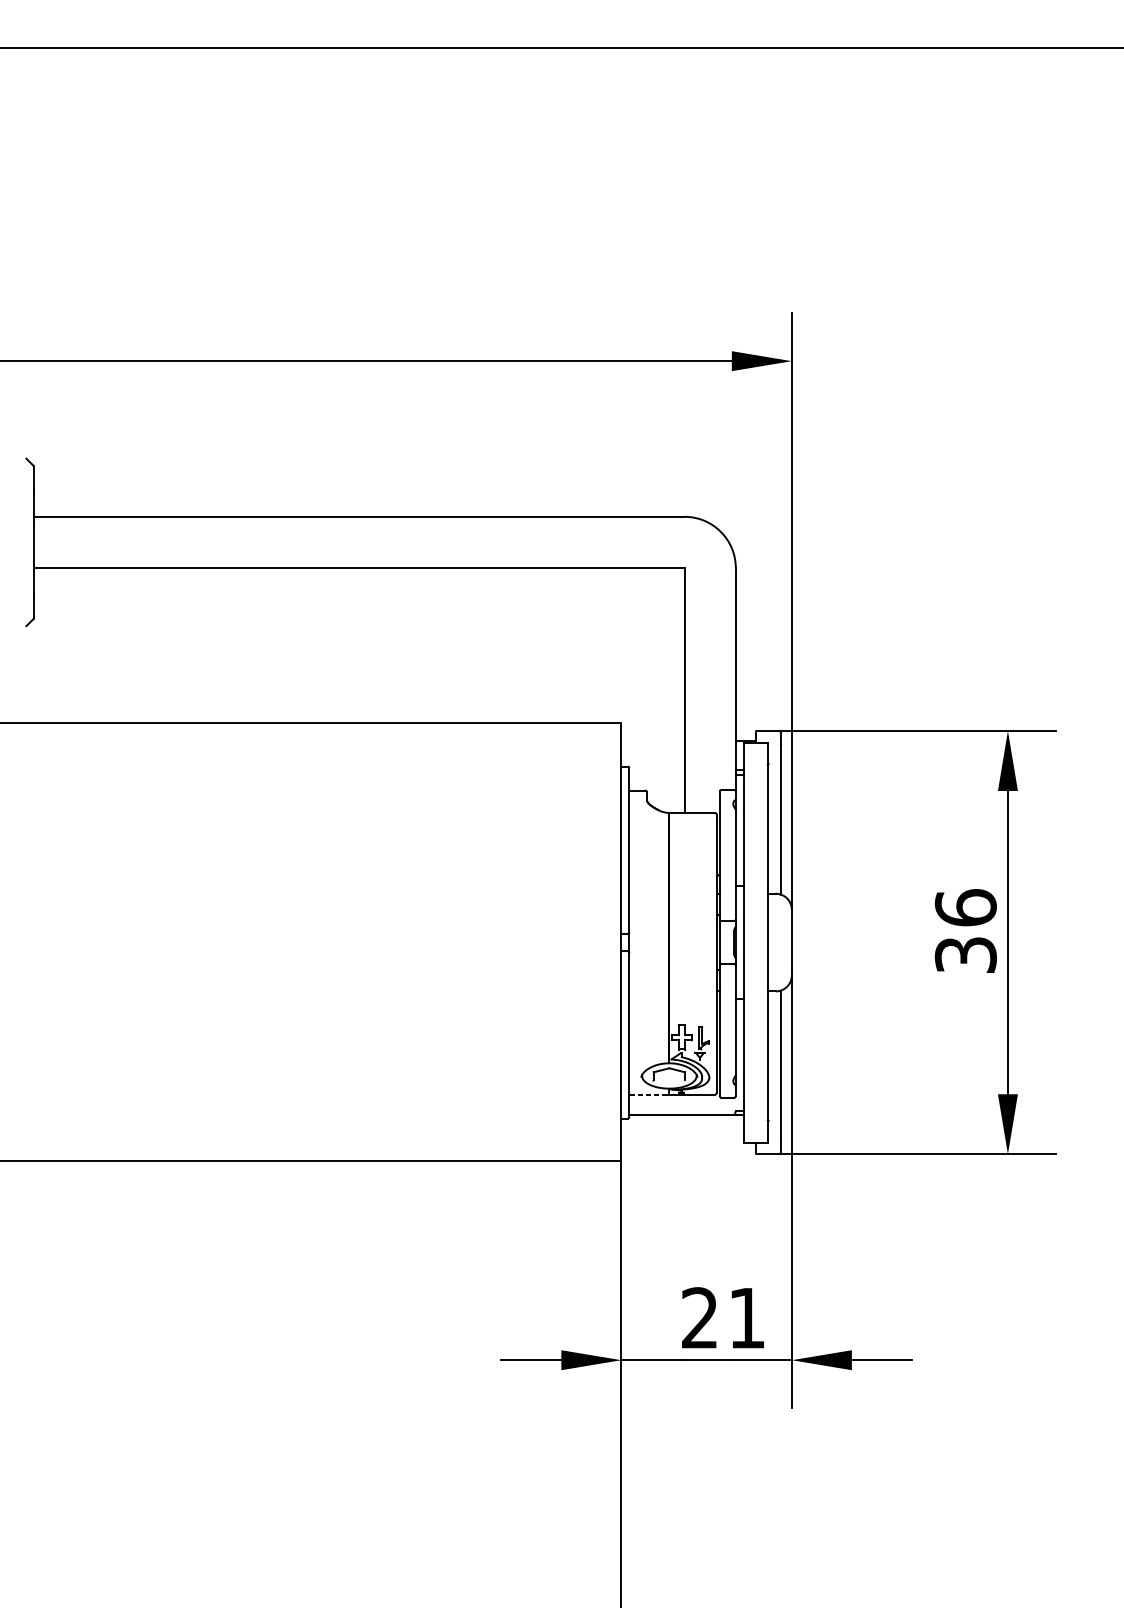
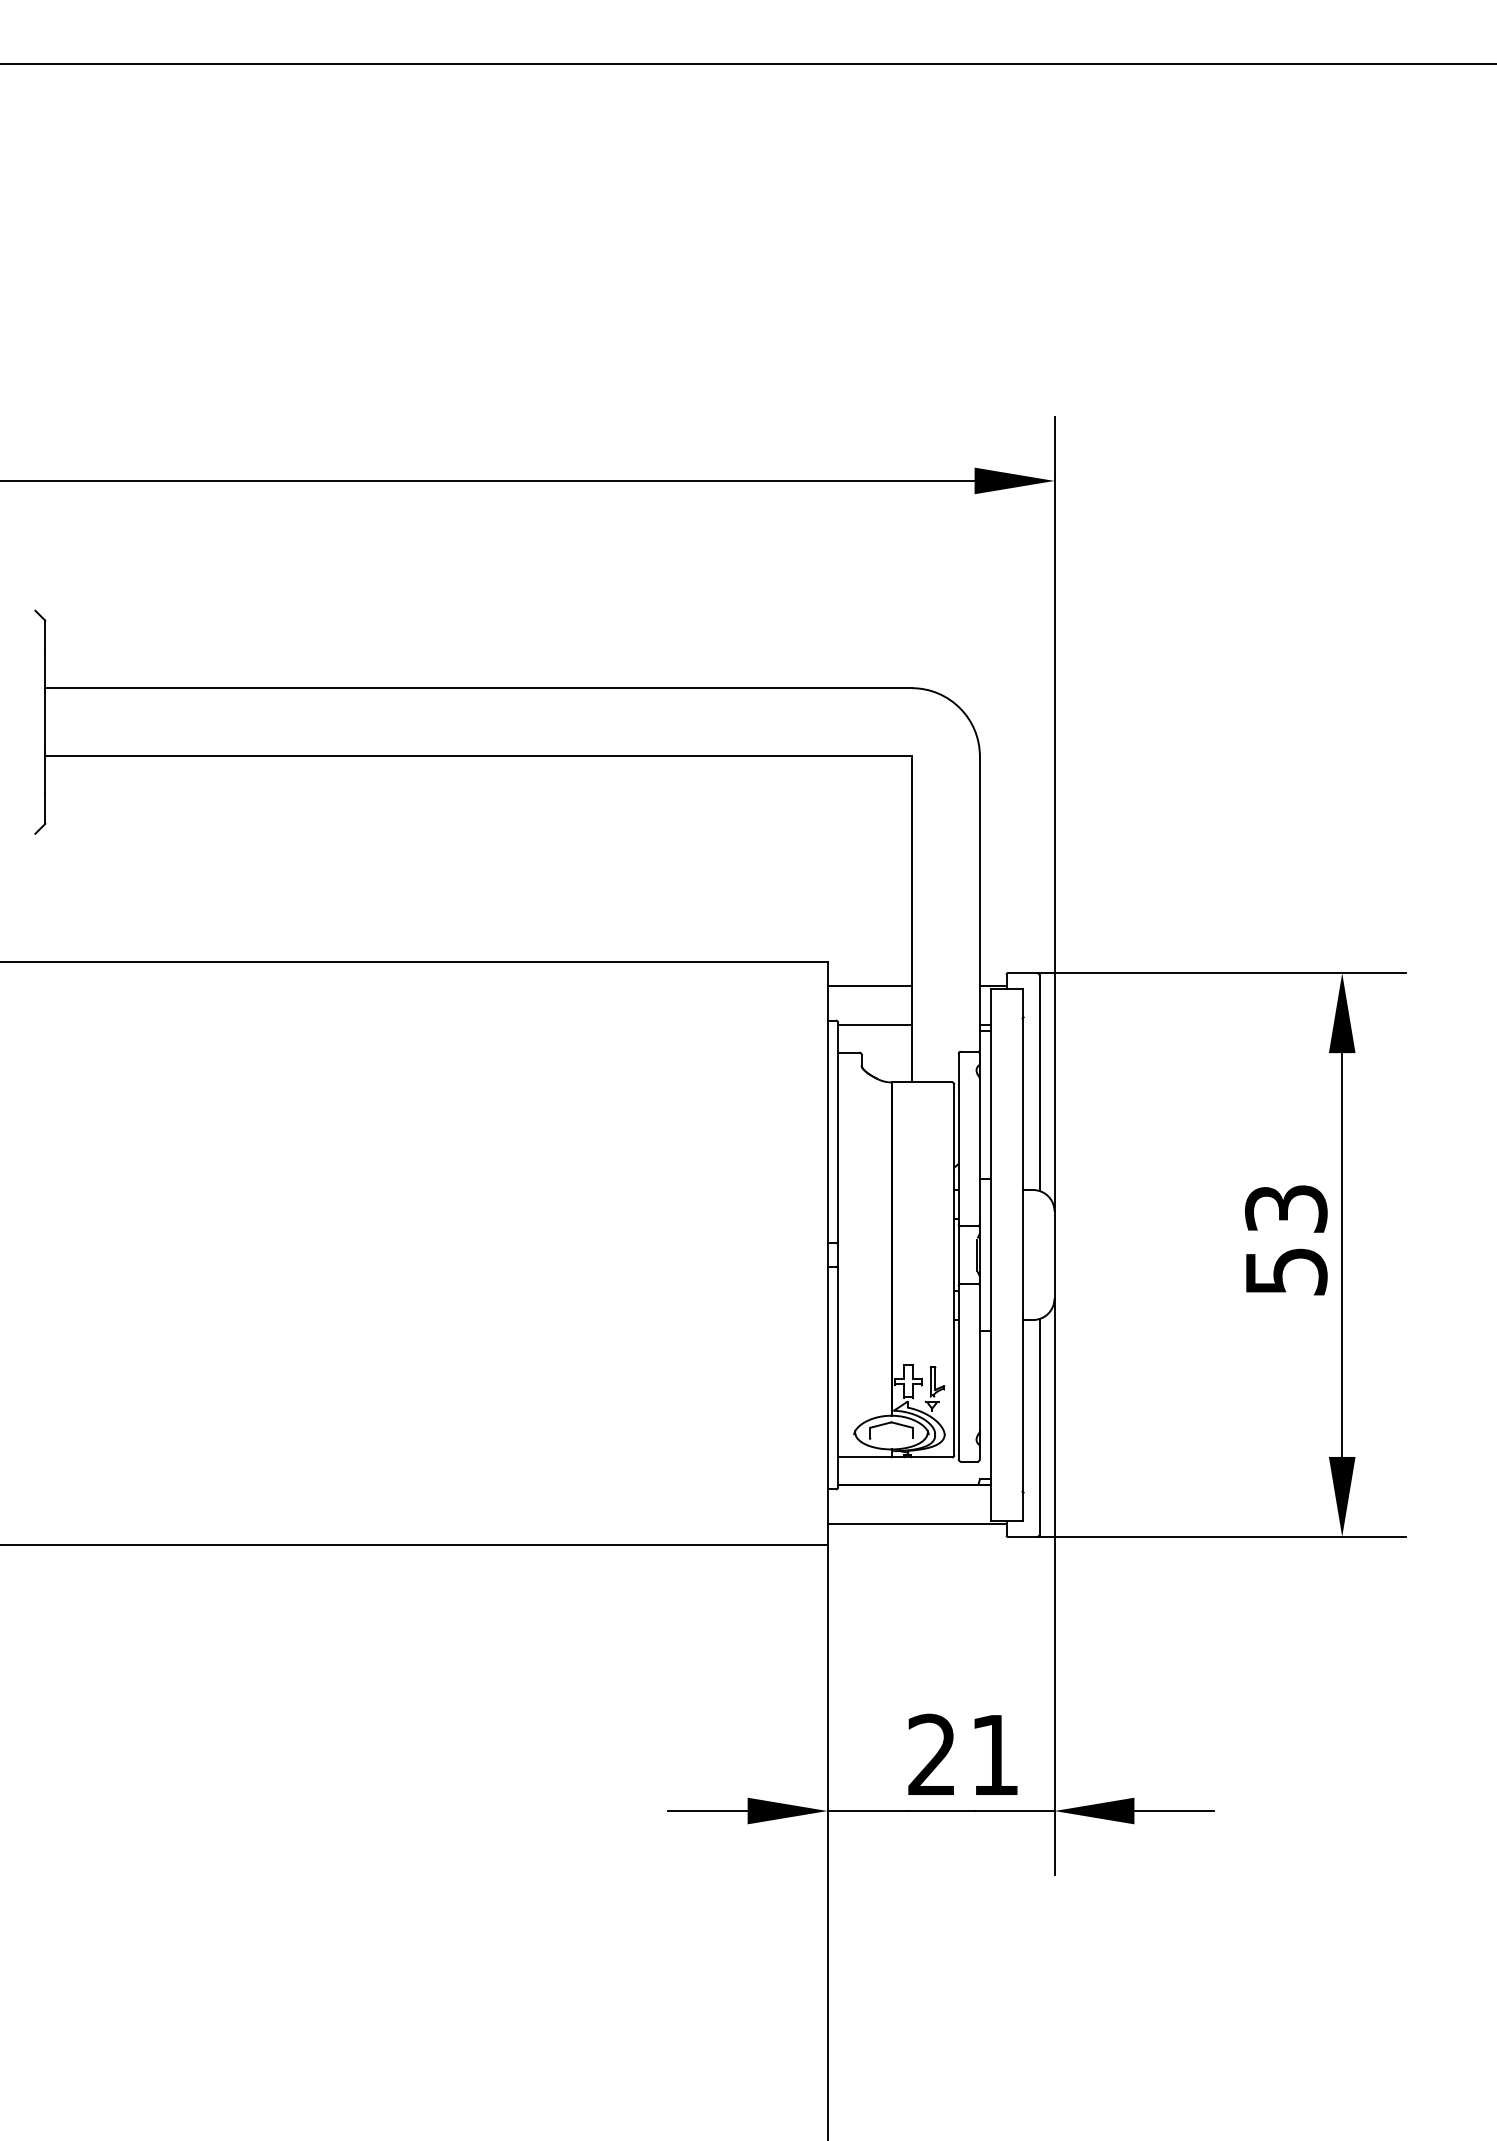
line: (652, 740) -> (869, 985), added
line: (656, 770) -> (874, 1025), added
text: (965, 930) -> (1285, 1239), 36 -> 53
line: (649, 1094) -> (864, 1457), dashed -> solid
line: (688, 1144) -> (916, 1524), added

